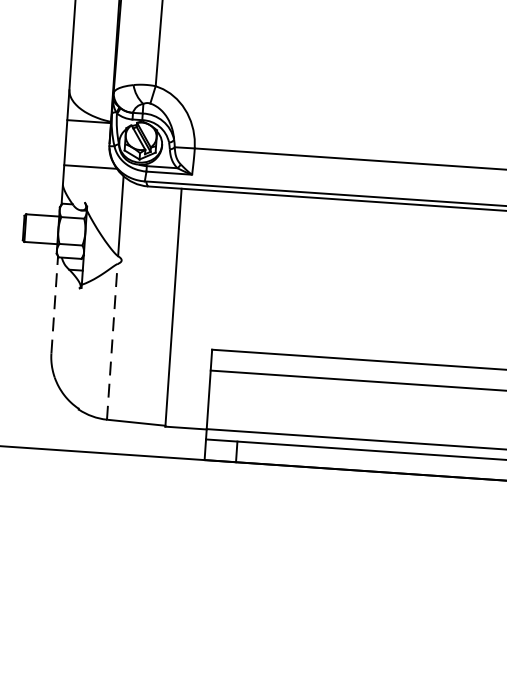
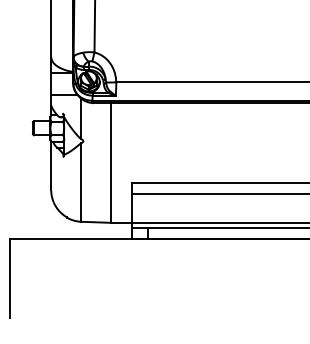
line: (55, 304) -> (51, 165), dashed -> solid
line: (112, 341) -> (81, 182), dashed -> solid

